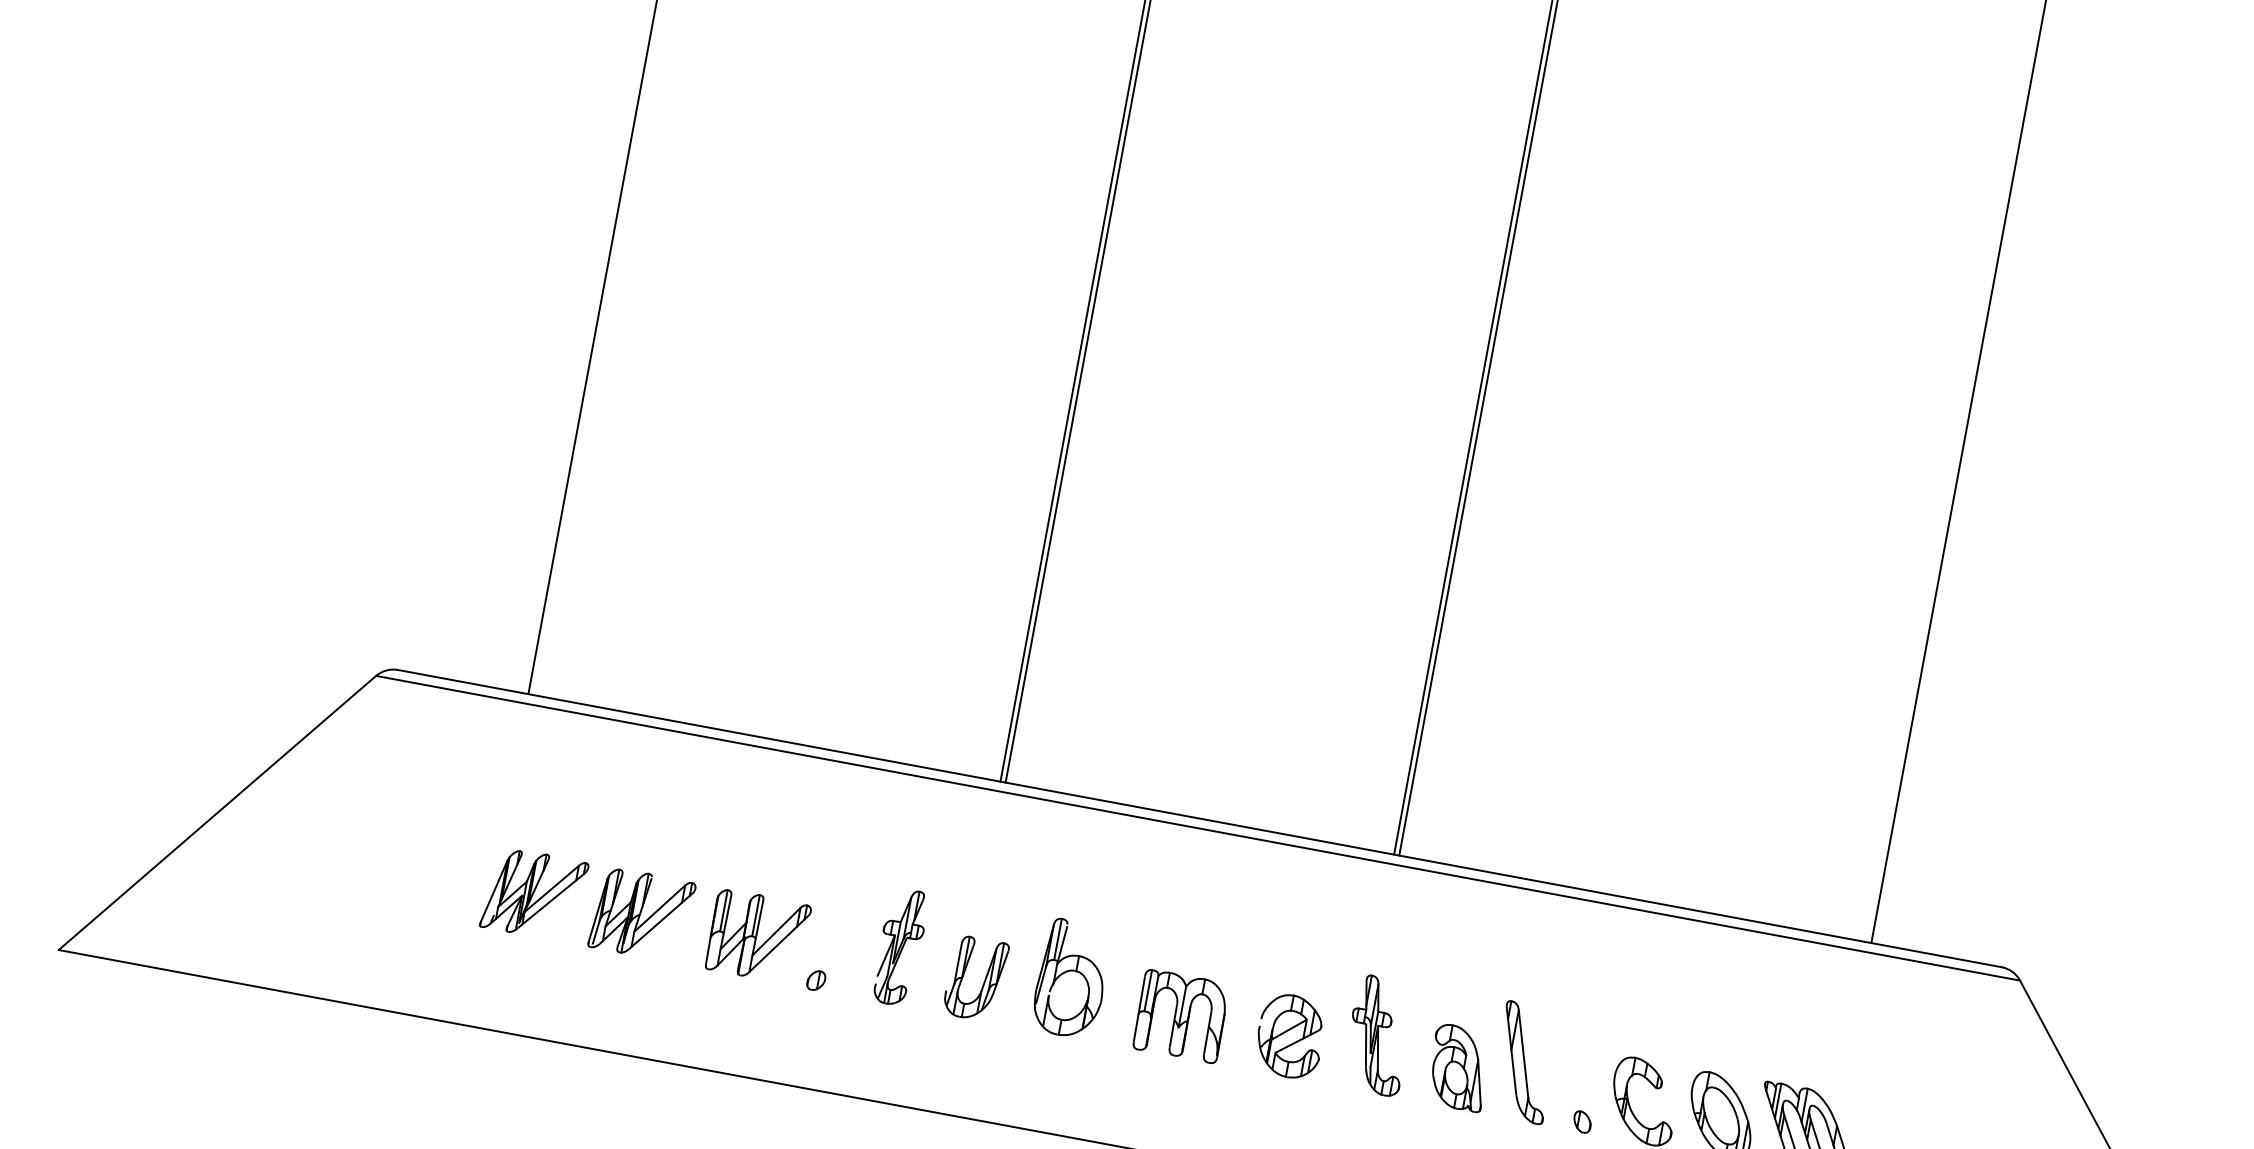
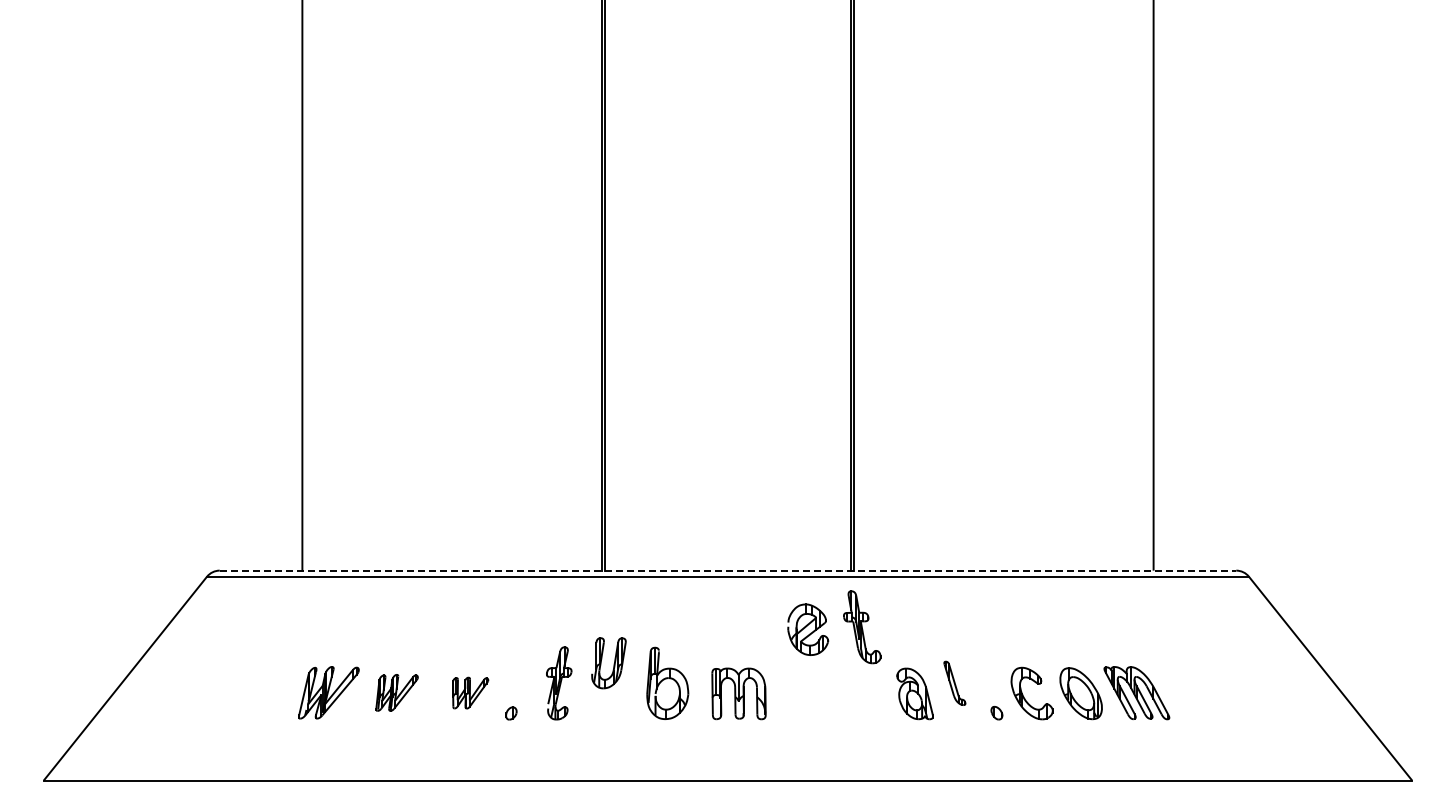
line: (1200, 818) -> (728, 570), solid -> dashed
part: (641, 913) -> (396, 692), size x0.7
part: (757, 935) -> (470, 692), size x0.6
part: (975, 979) -> (608, 663), moved
part: (1290, 1036) -> (808, 629), moved
part: (1379, 1036) -> (862, 627), moved
part: (1524, 1062) -> (954, 683), size x0.6

